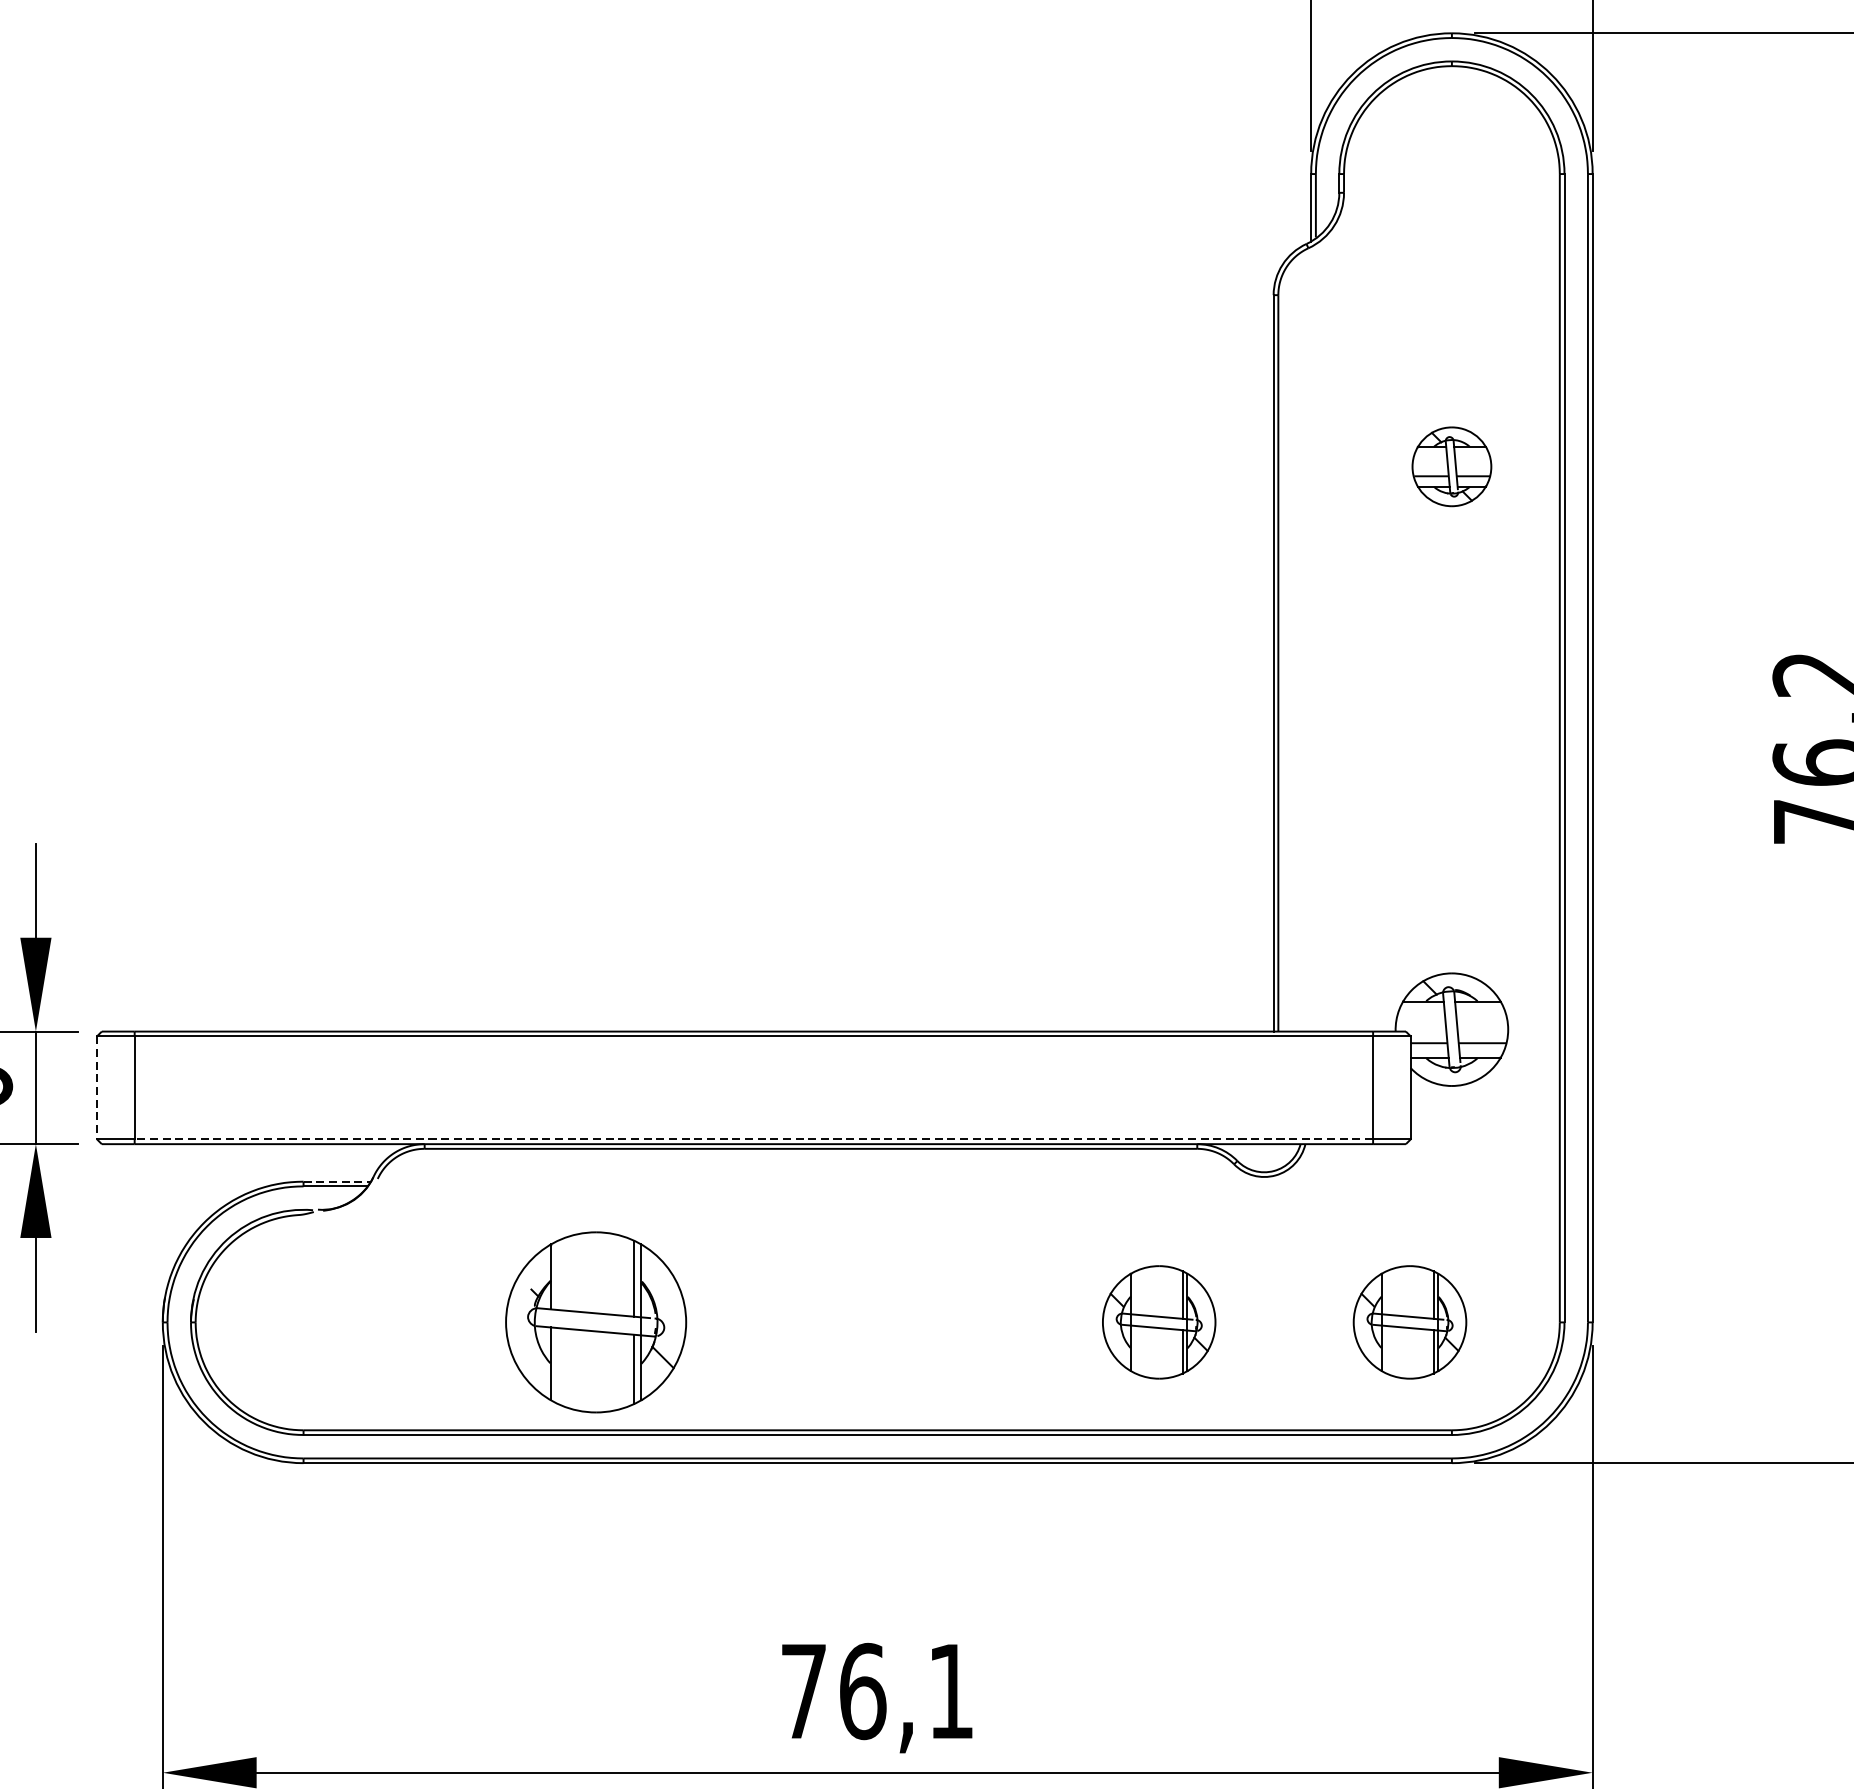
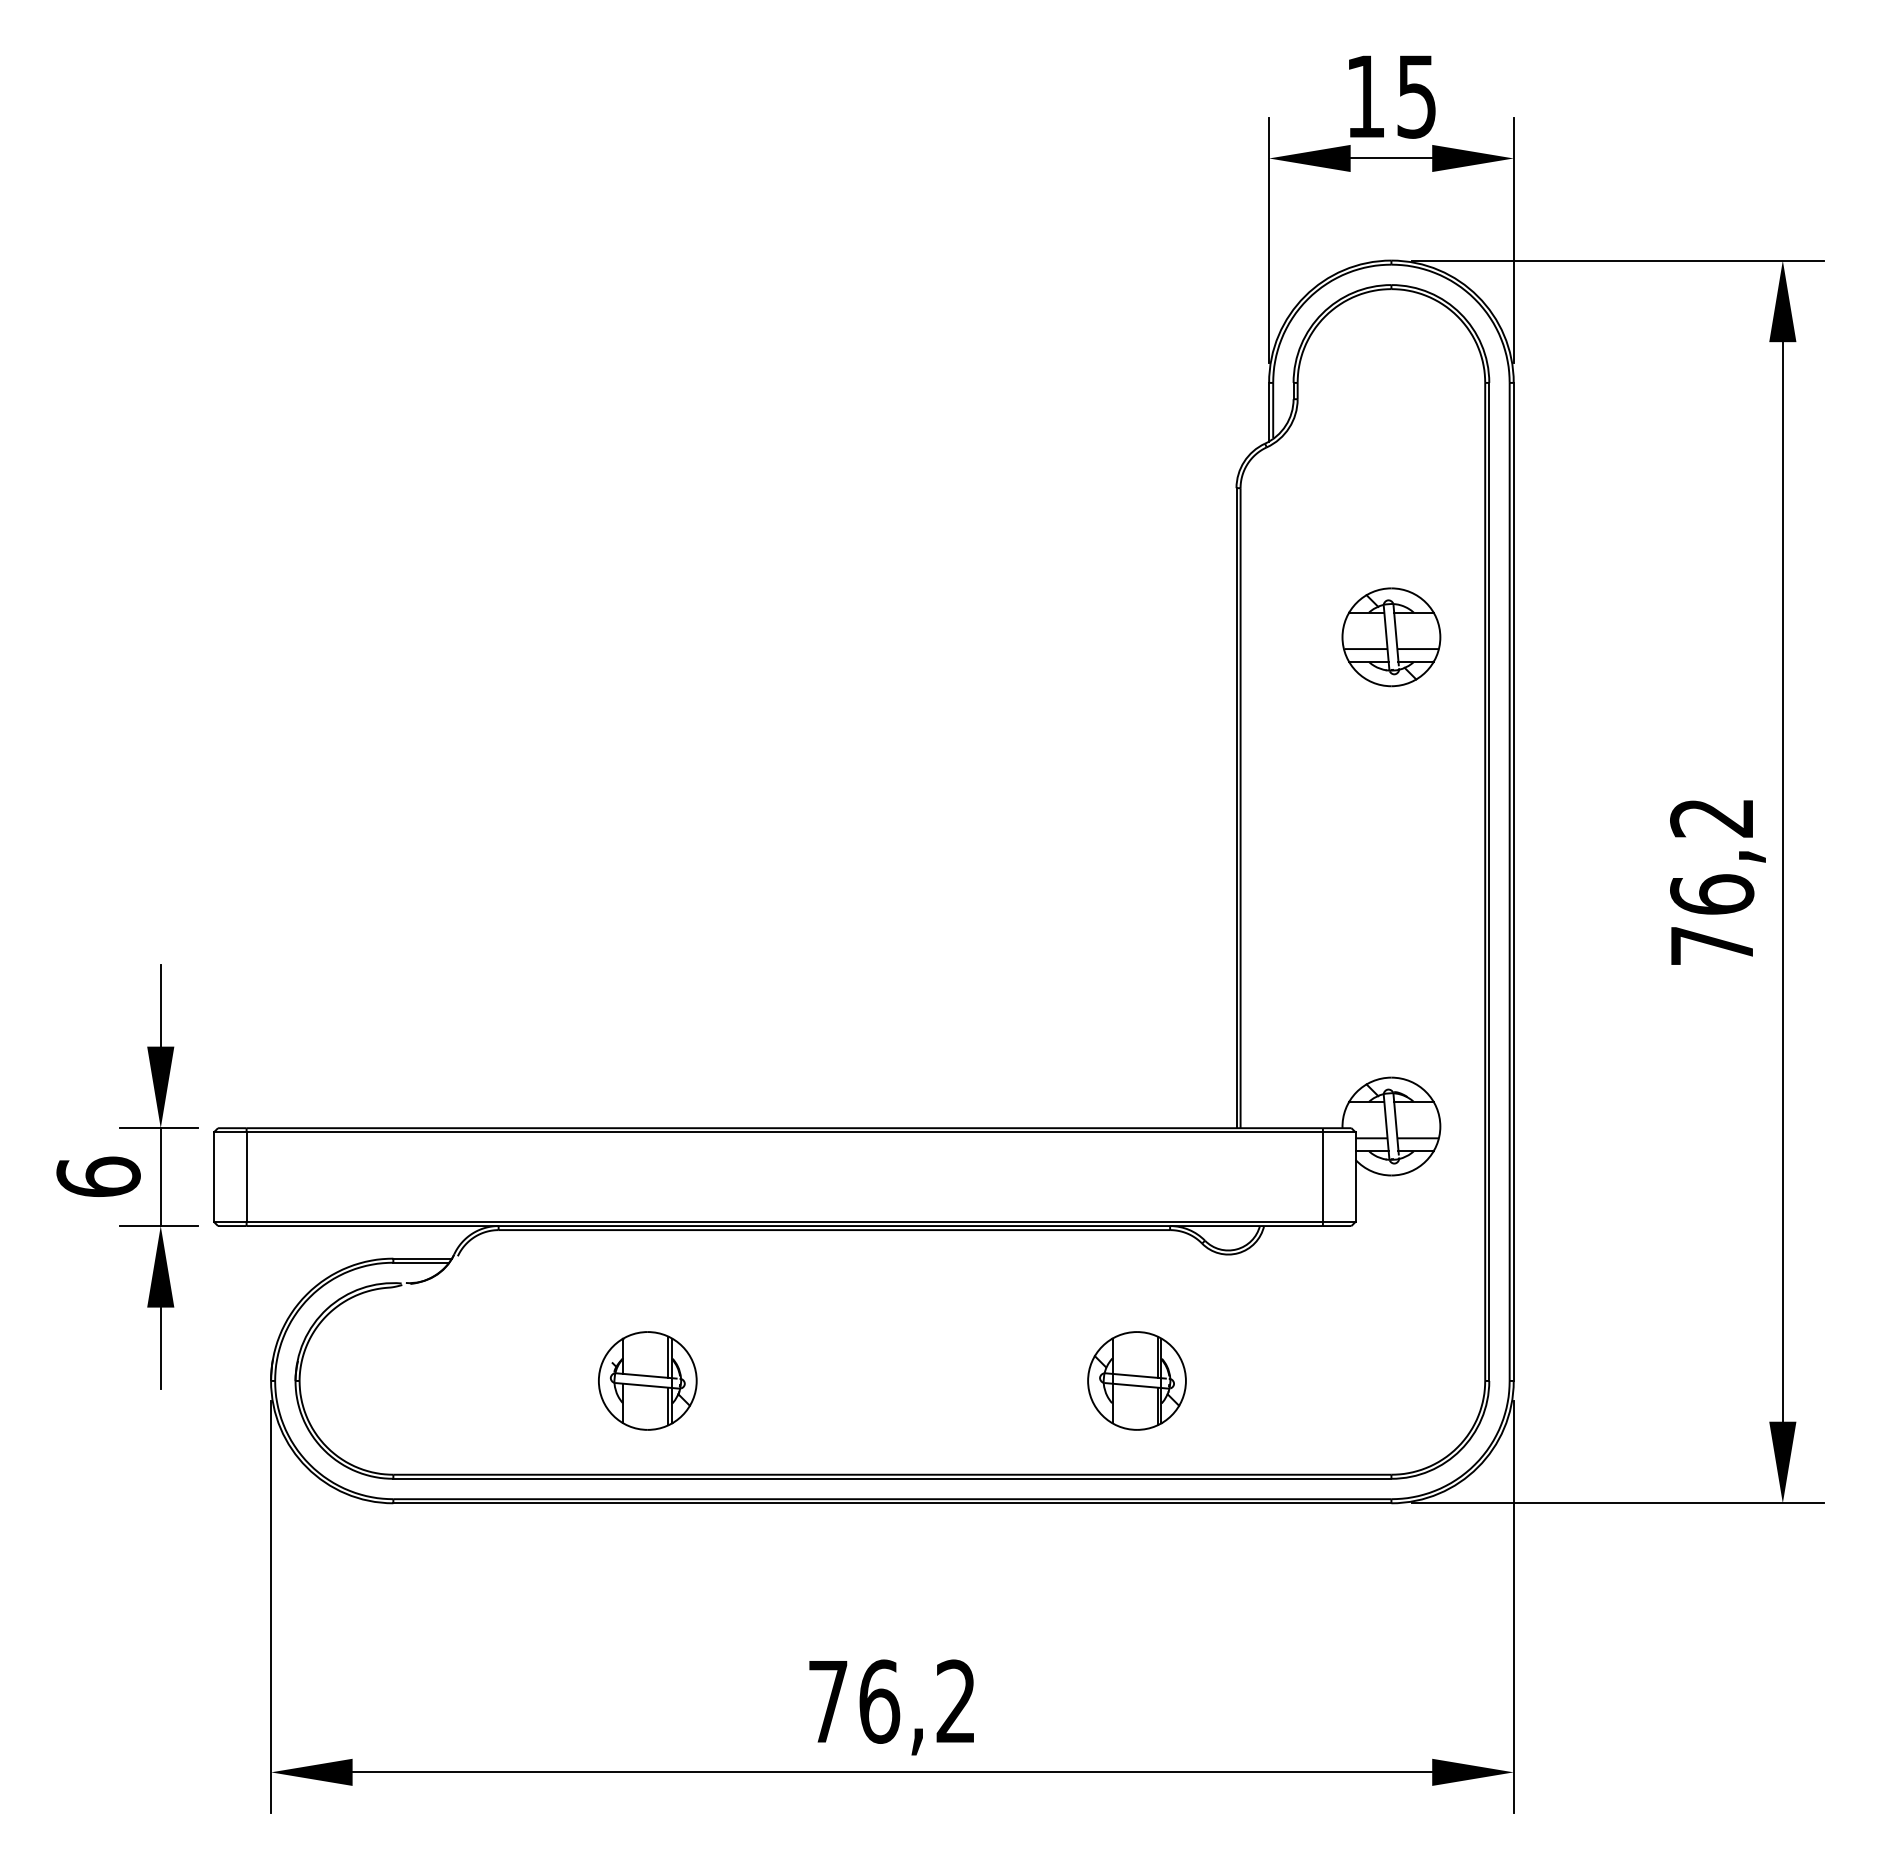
part: (1451, 466) -> (1391, 637), size x1.43
line: (96, 1088) -> (213, 1177), dashed -> solid
line: (753, 1138) -> (784, 1221), dashed -> solid
line: (338, 1181) -> (423, 1258), dashed -> solid
part: (595, 1321) -> (647, 1380), size x0.62
part: (1409, 1321) -> (1354, 1380), removed
text: (950, 1690) -> (955, 1700), 76,1 -> 76,2

